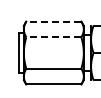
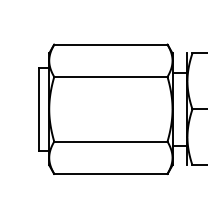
line: (53, 21) -> (110, 44), dashed -> solid
line: (53, 37) -> (110, 77), dashed -> solid

